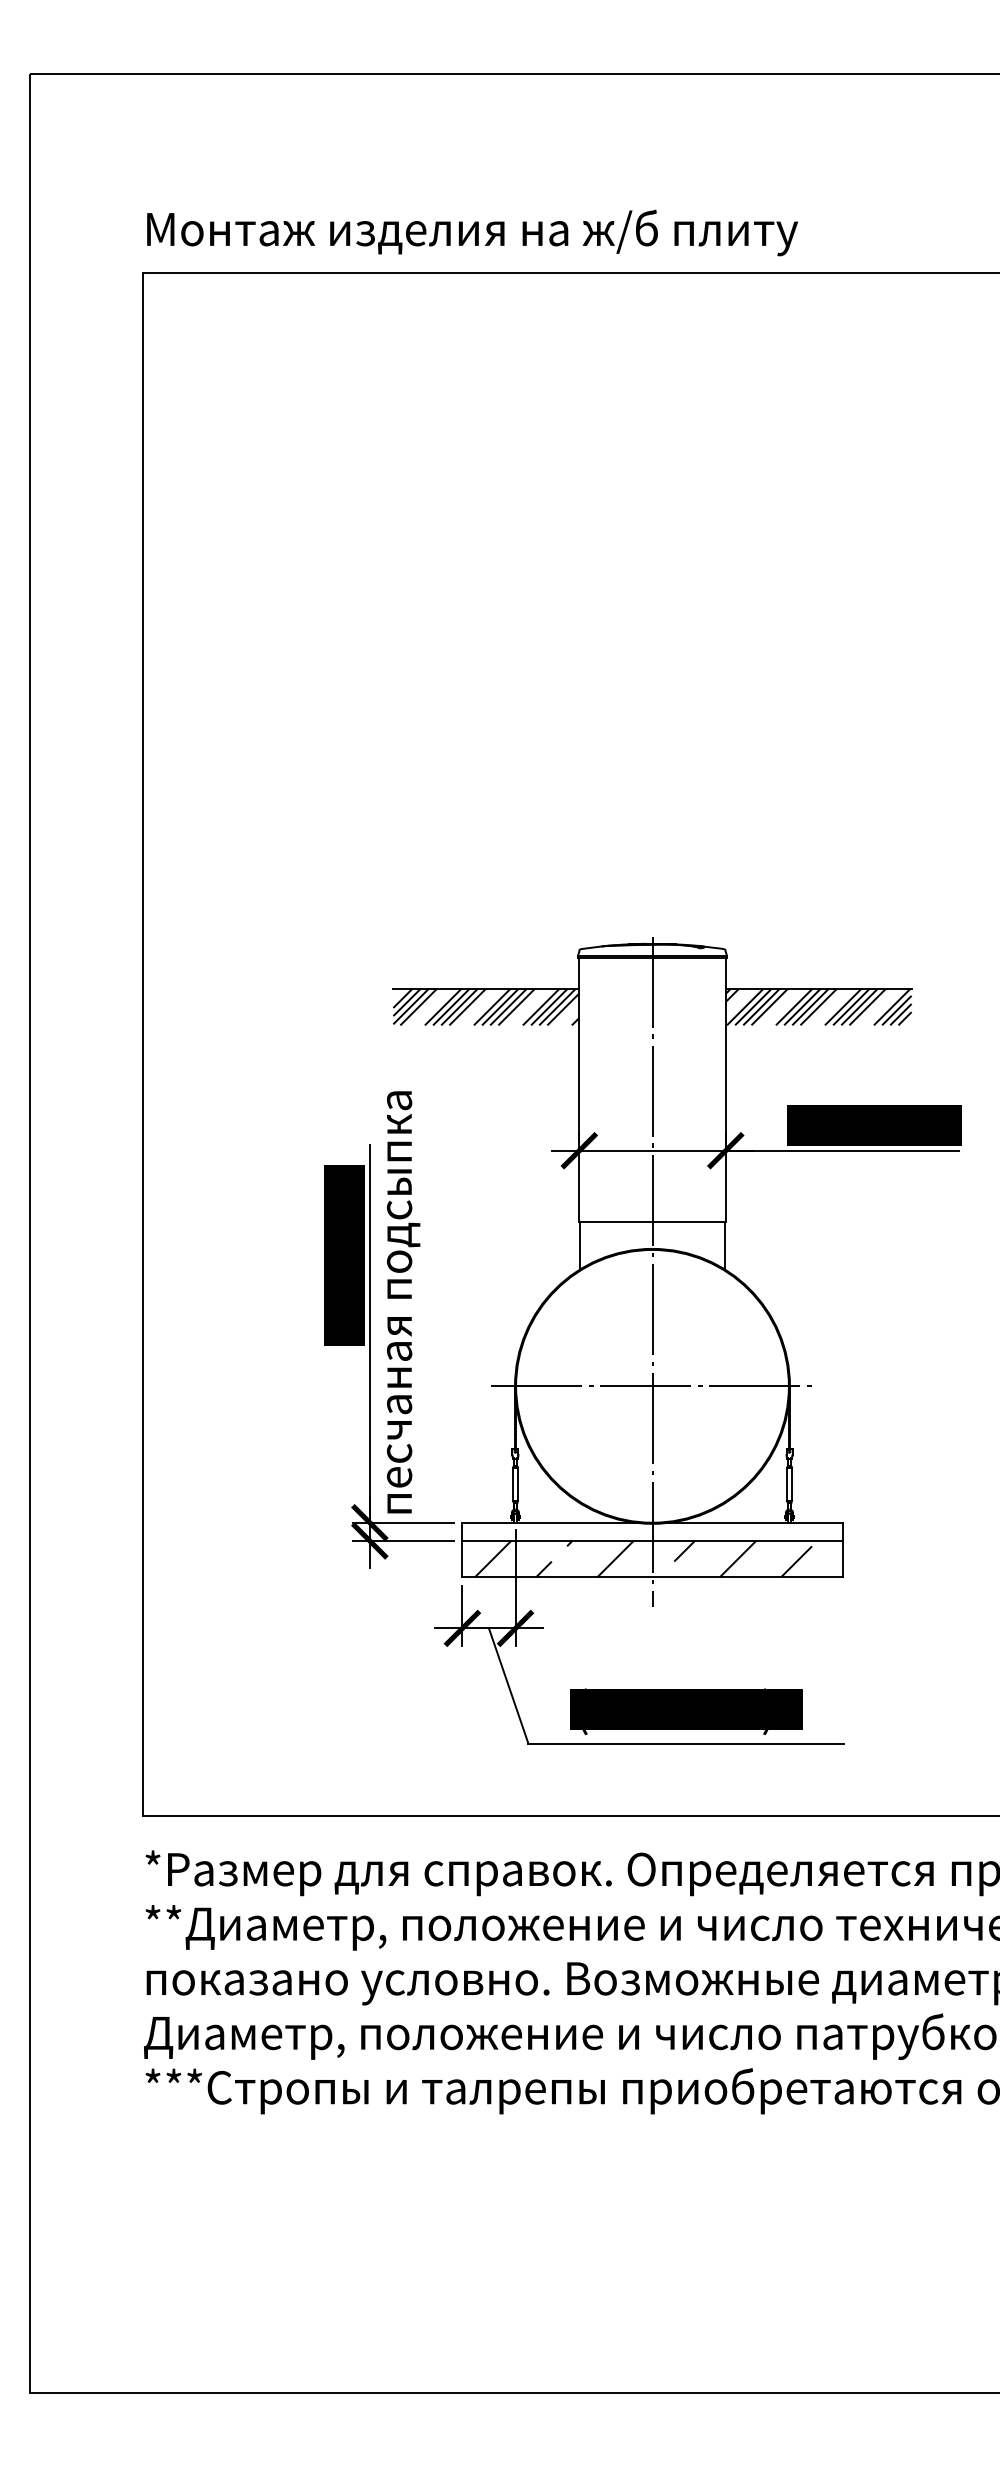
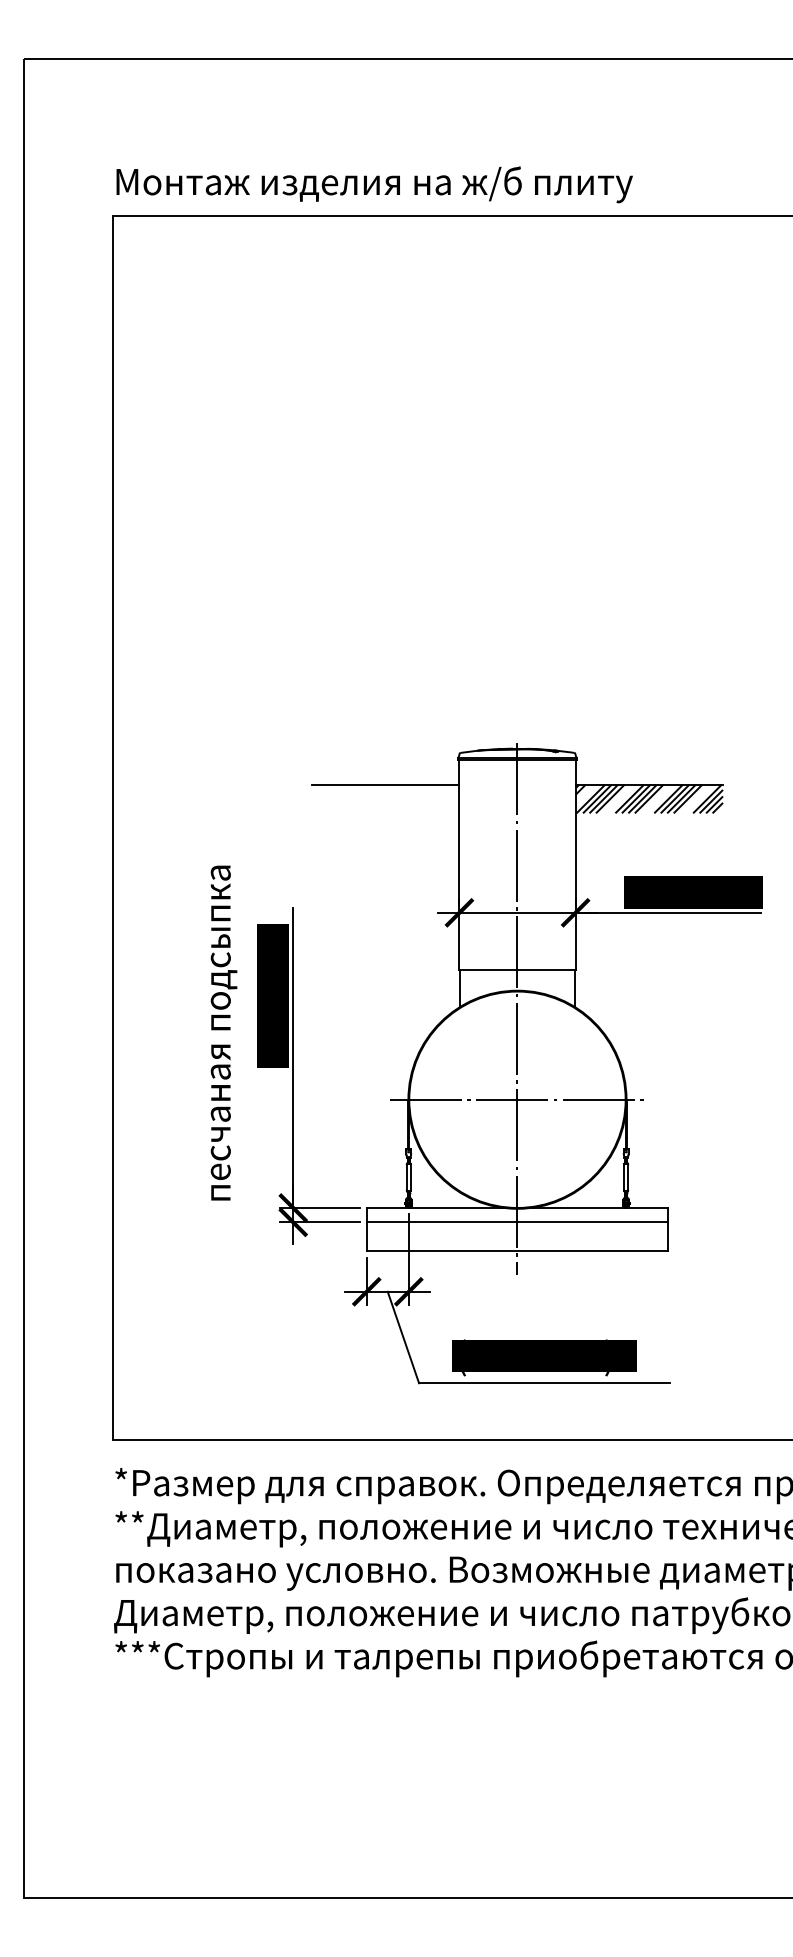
hatch: (486, 1007) -> (385, 799), removed
text: (403, 1302) -> (223, 1033), moved
hatch: (658, 1558) -> (522, 1236), removed

